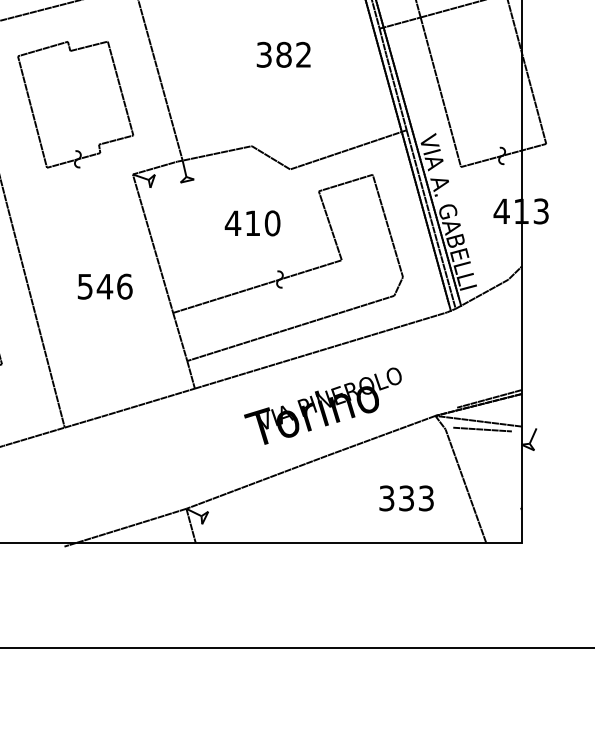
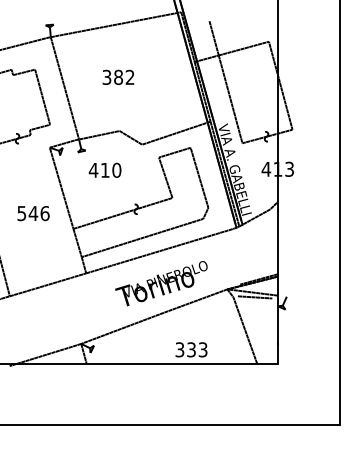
text: (283, 53) -> (118, 76), moved
text: (251, 221) -> (104, 169), moved
text: (406, 497) -> (191, 349), moved

